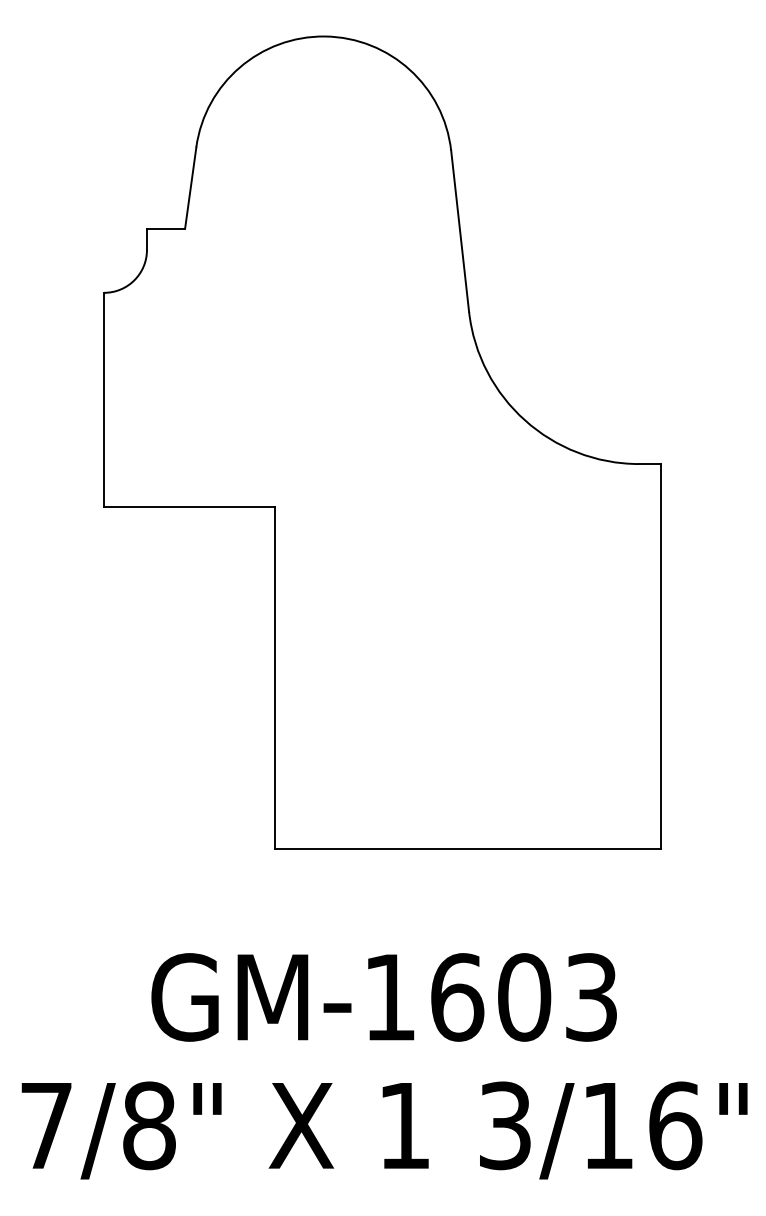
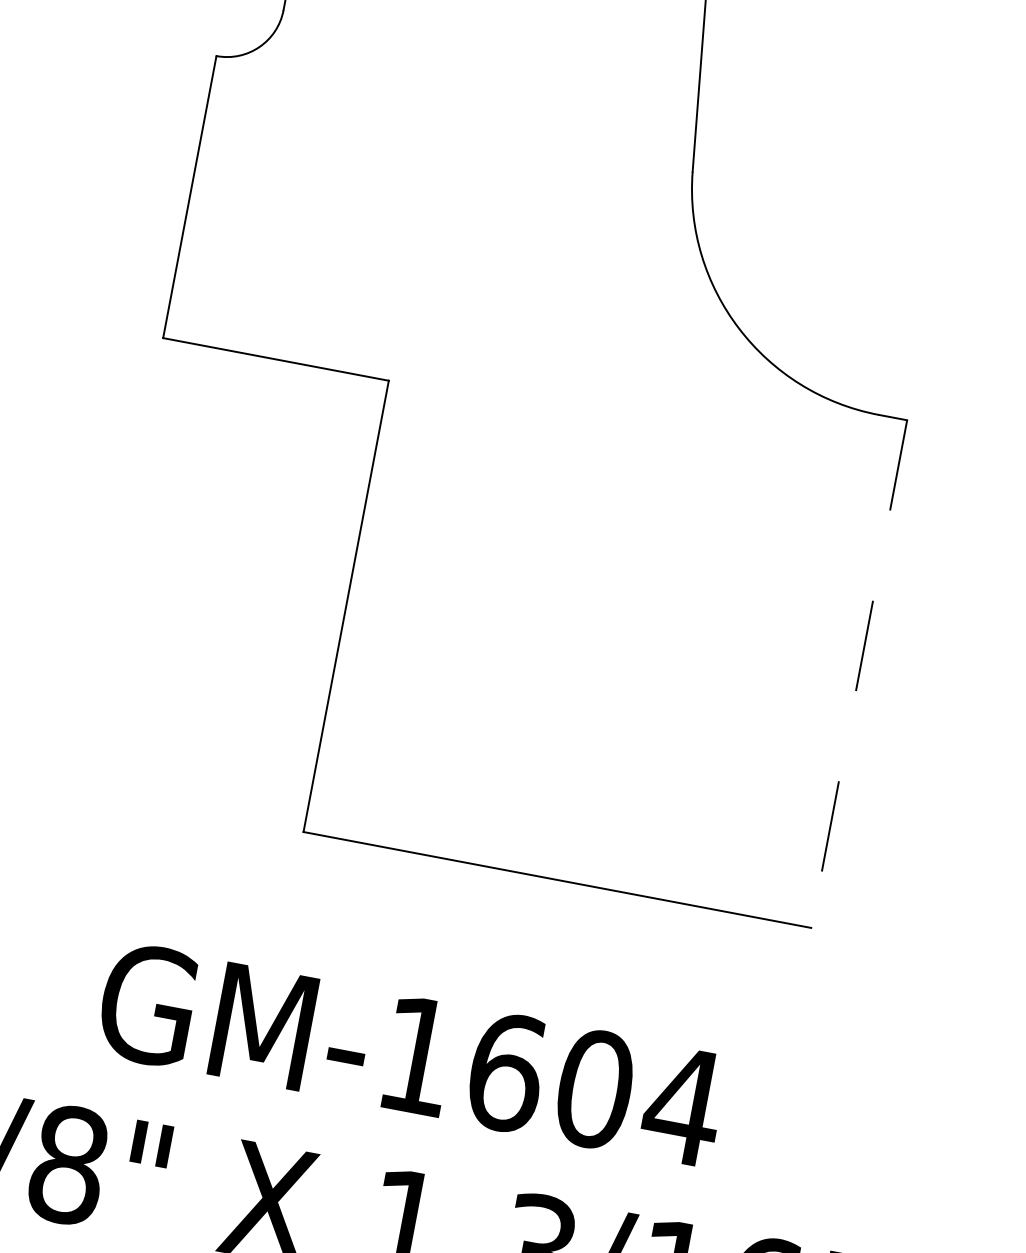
line: (660, 656) -> (859, 673), solid -> dashed
text: (591, 997) -> (683, 1106), GM-1603 -> GM-1604

